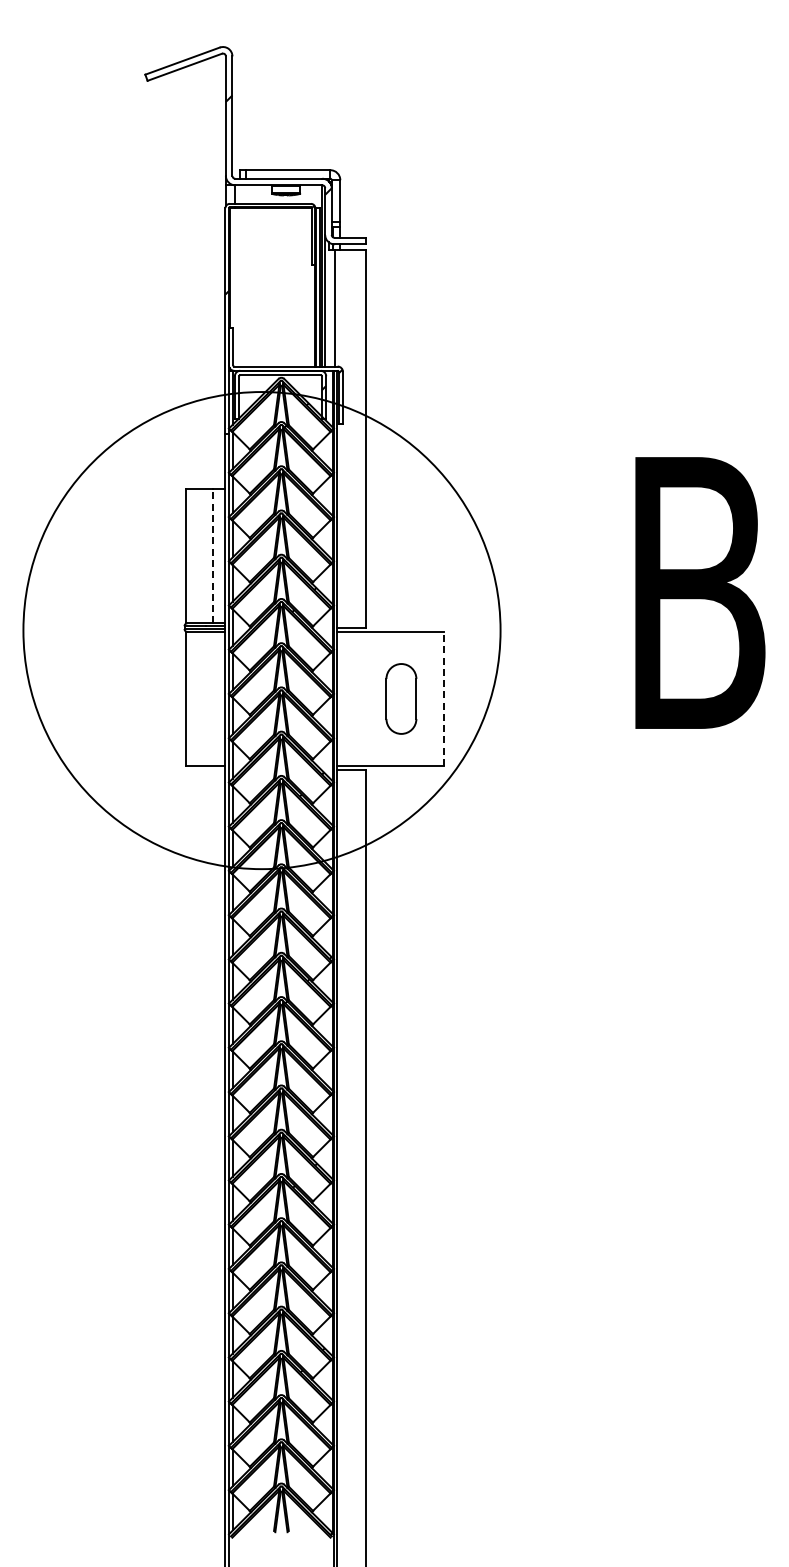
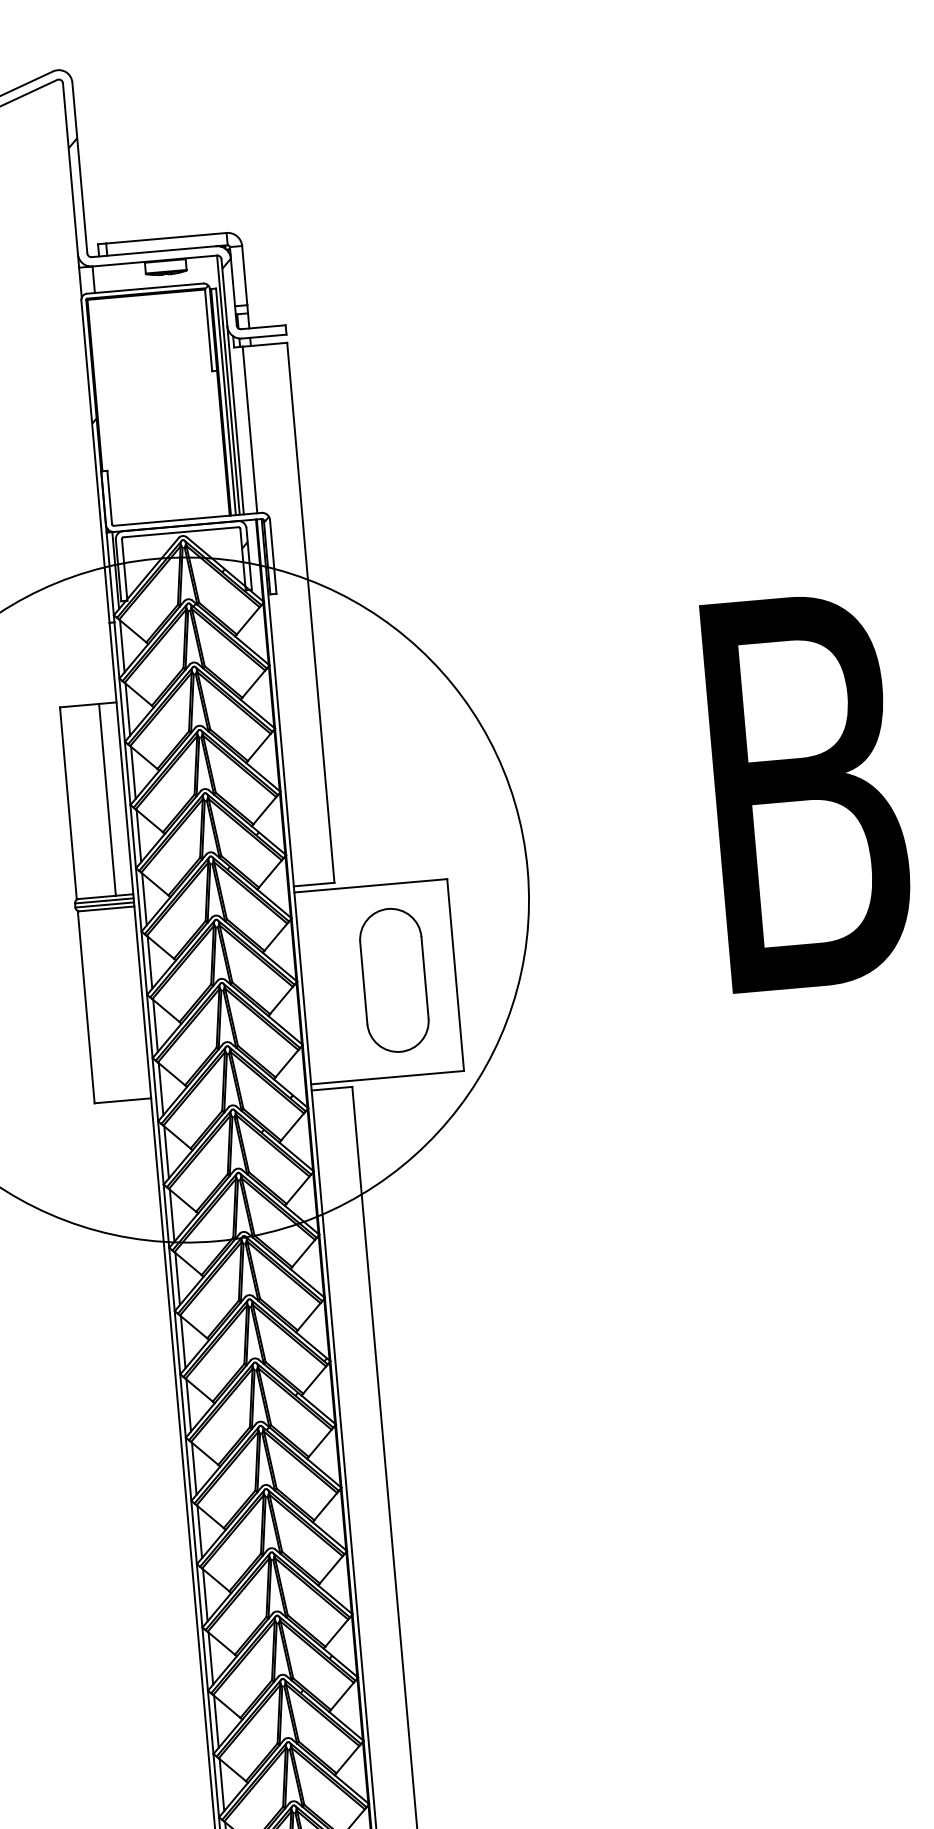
line: (213, 555) -> (107, 798), dashed -> solid
part: (401, 698) -> (394, 979), size x1.43
line: (444, 698) -> (456, 974), dashed -> solid

